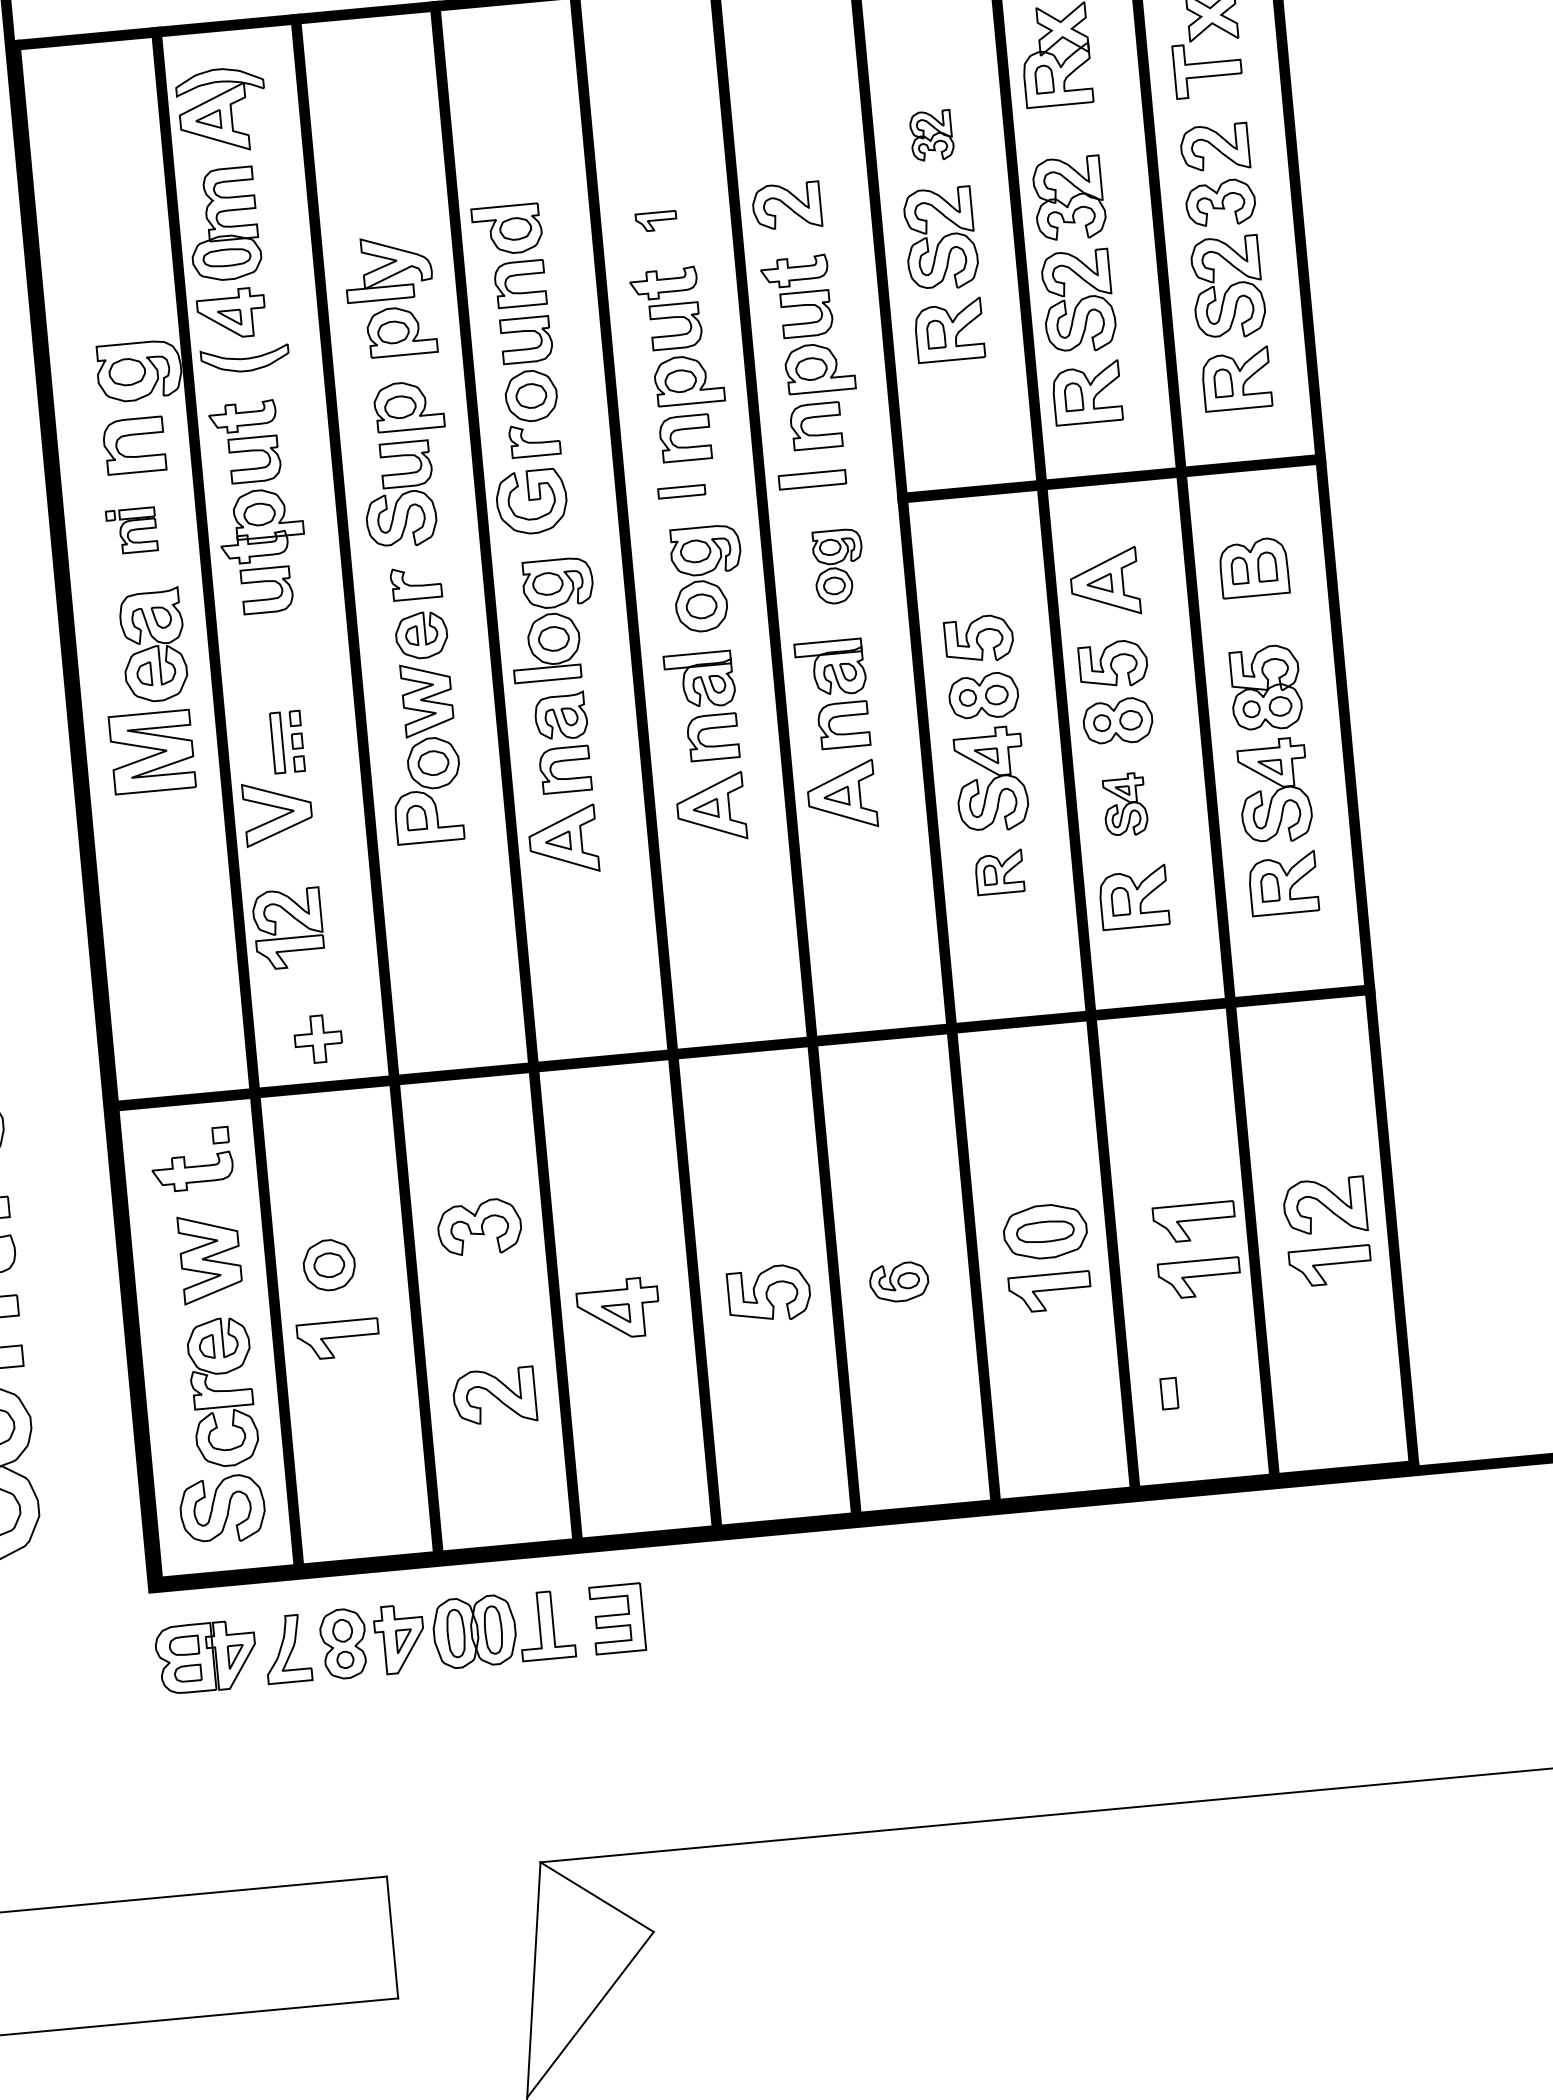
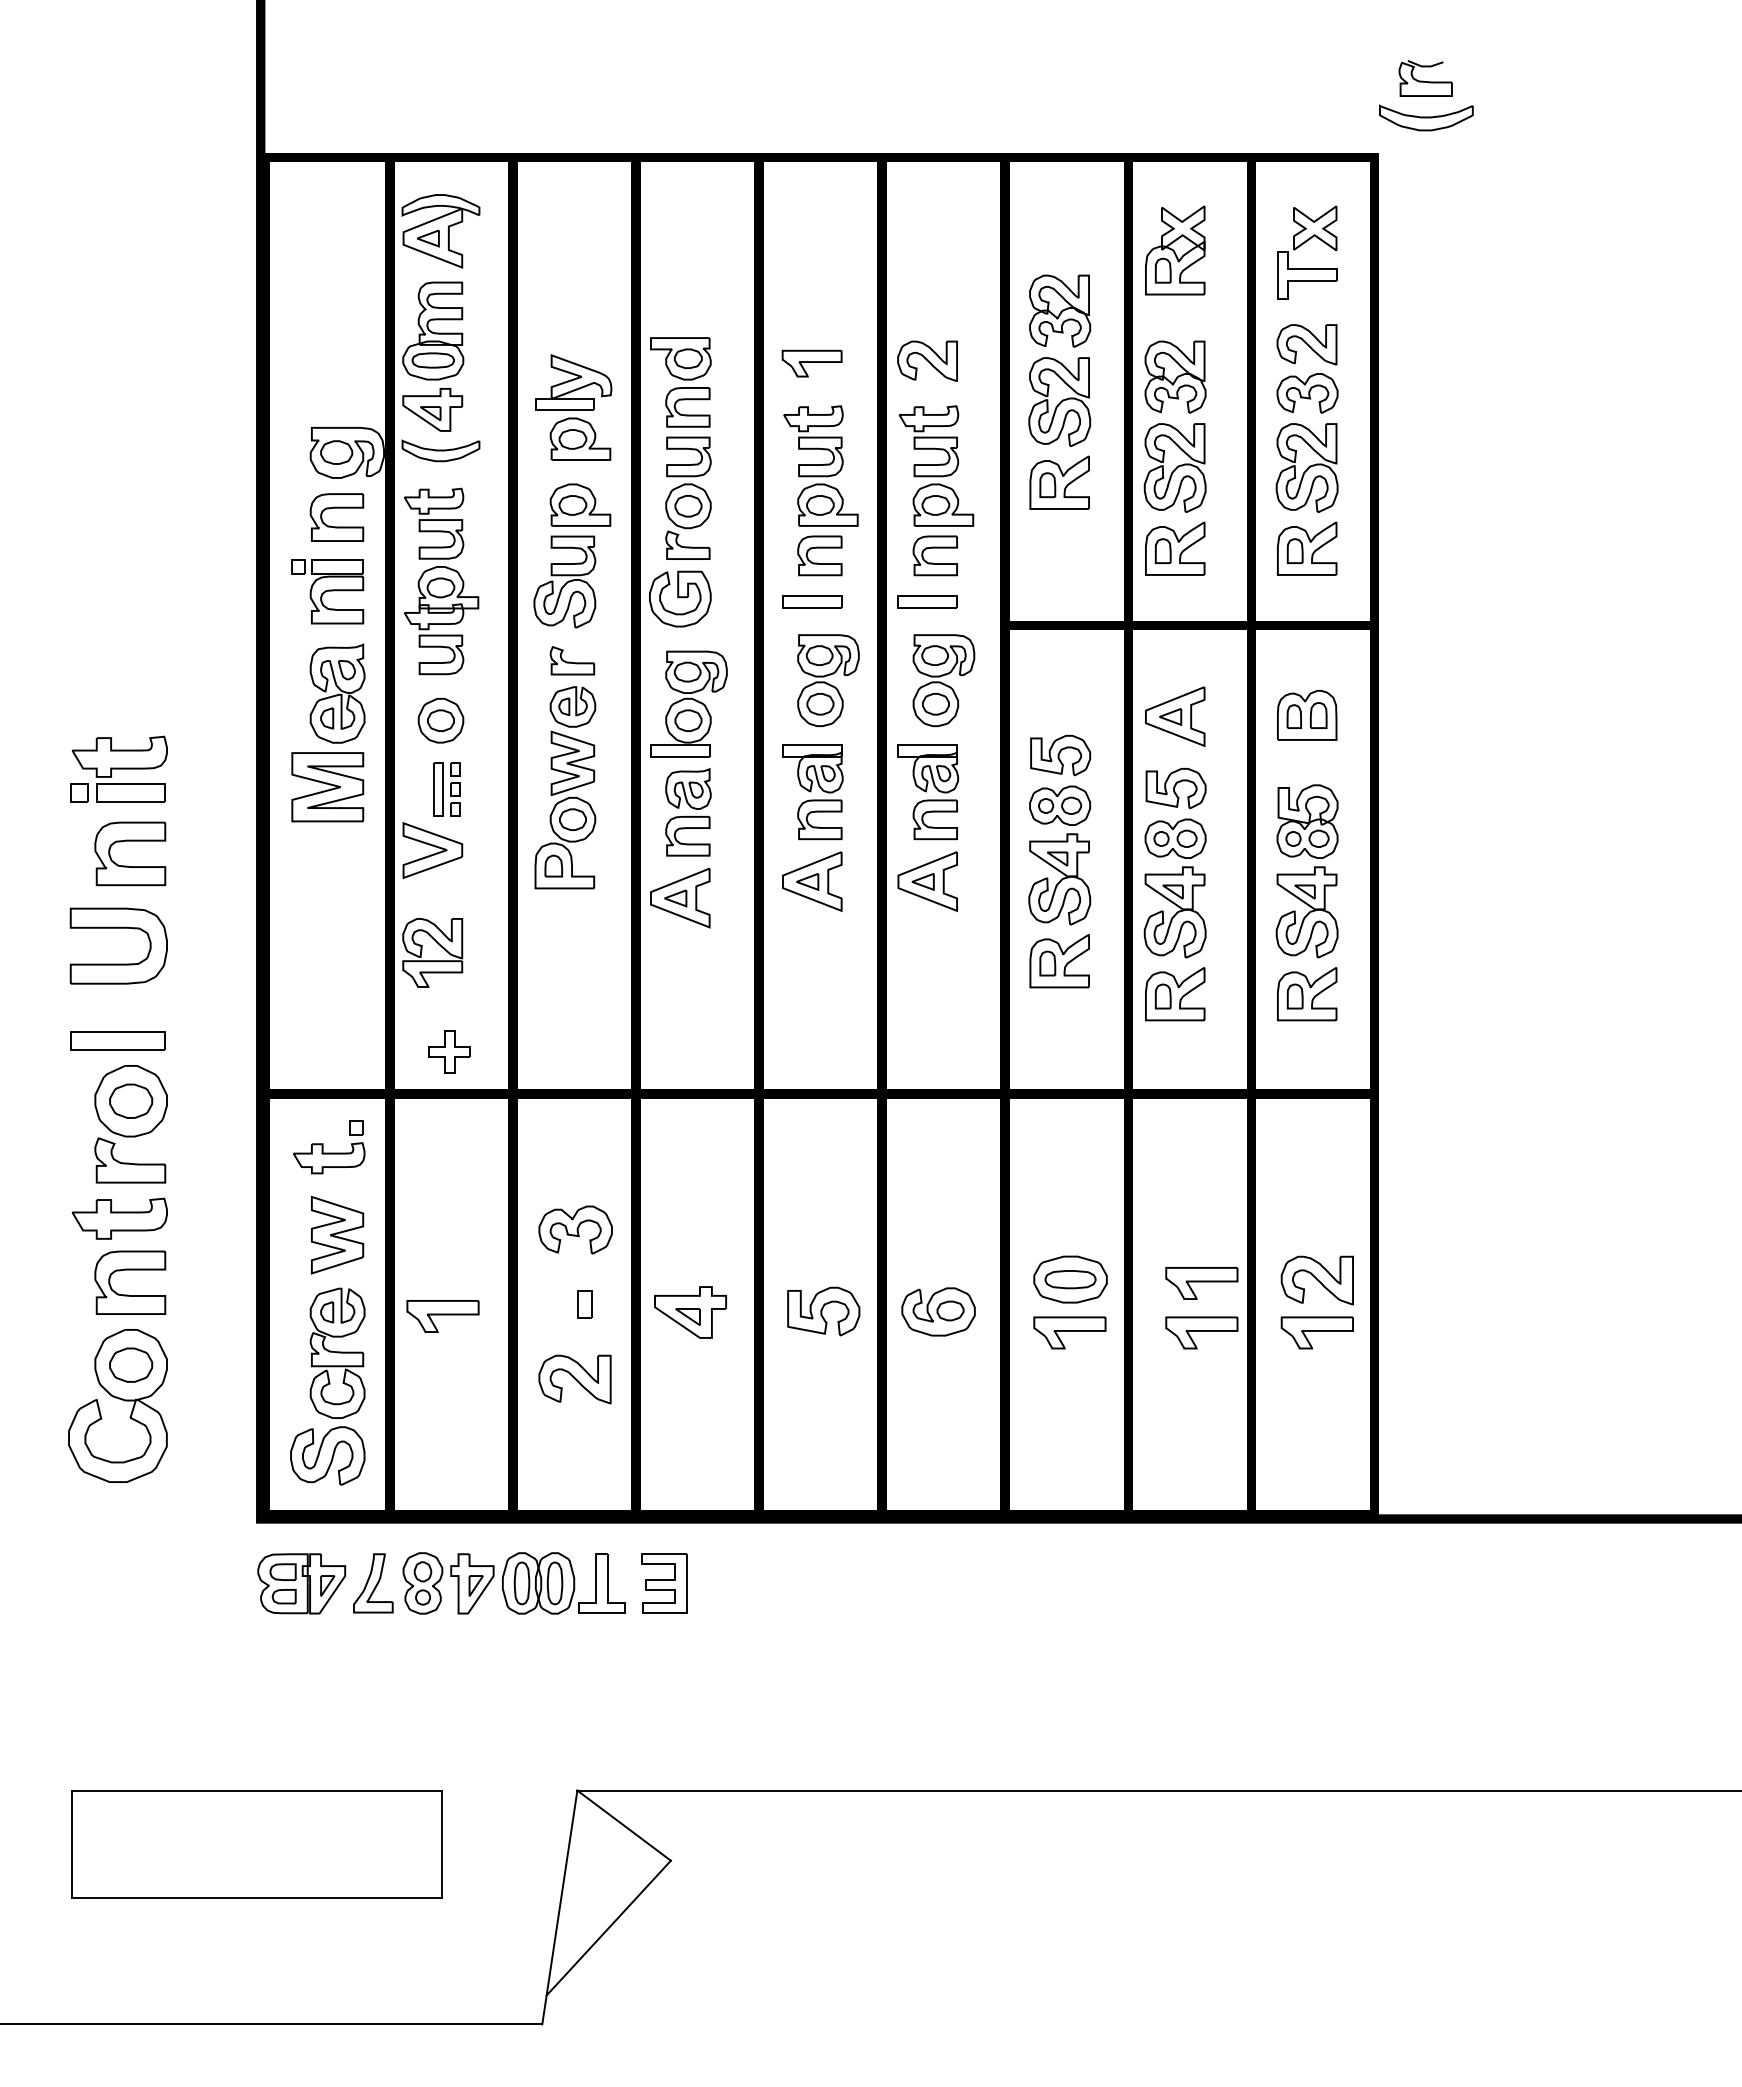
part: (932, 135) -> (1060, 310), size x1.67
part: (655, 221) -> (811, 363), size x1.67
part: (681, 490) -> (812, 601), size x1.43
part: (131, 530) -> (327, 591), size x1.67
part: (838, 566) -> (943, 680), size x1.43
part: (1124, 805) -> (1174, 912), size x1.67
part: (999, 872) -> (1059, 961), size x1.43
part: (328, 1265) -> (440, 720), moved
part: (899, 1281) -> (938, 1311), size x1.43
part: (1168, 1393) -> (584, 1304), moved

